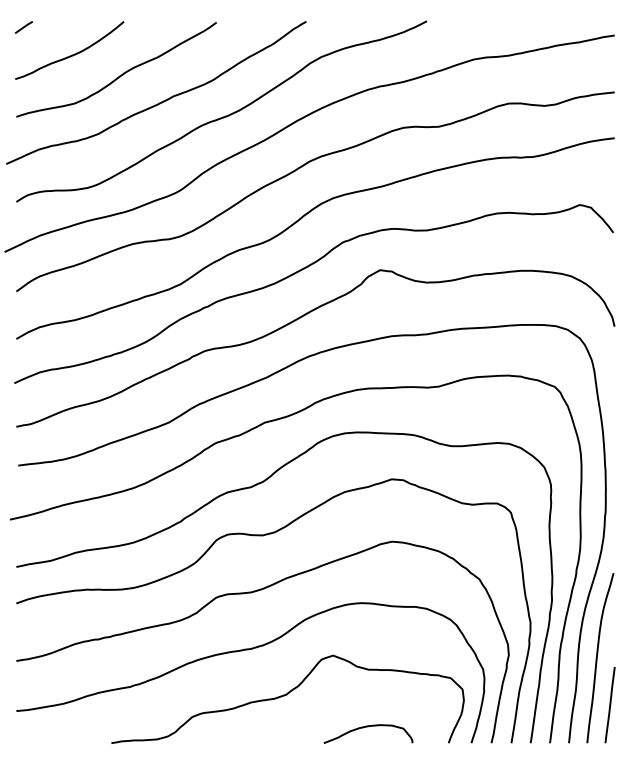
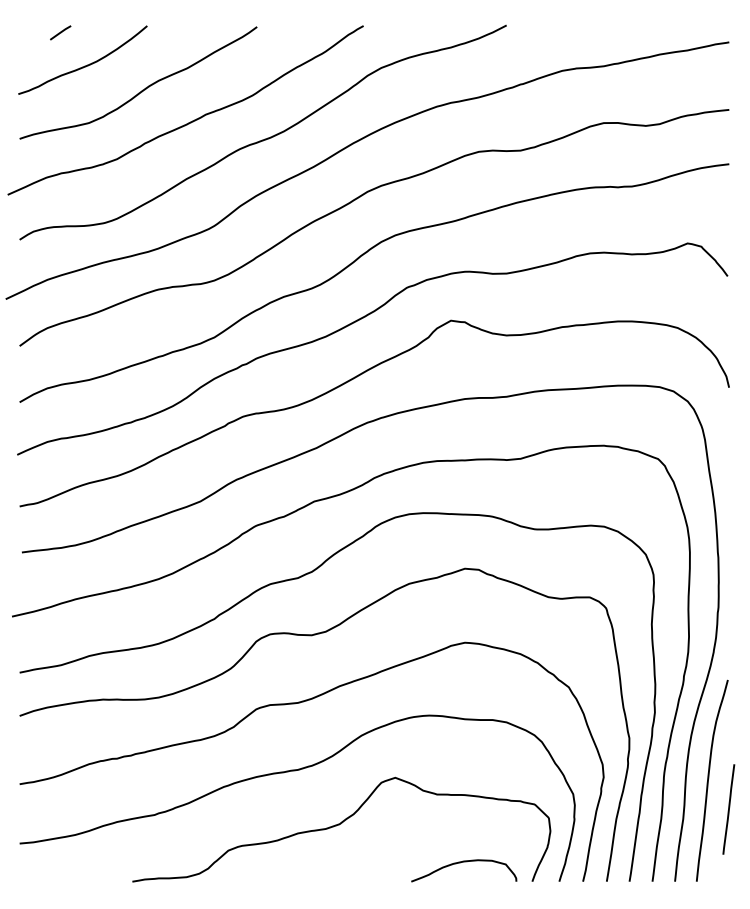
line: (23, 27) -> (60, 32), moved
line: (609, 705) -> (728, 809), moved
curve: (368, 727) -> (464, 862), moved

